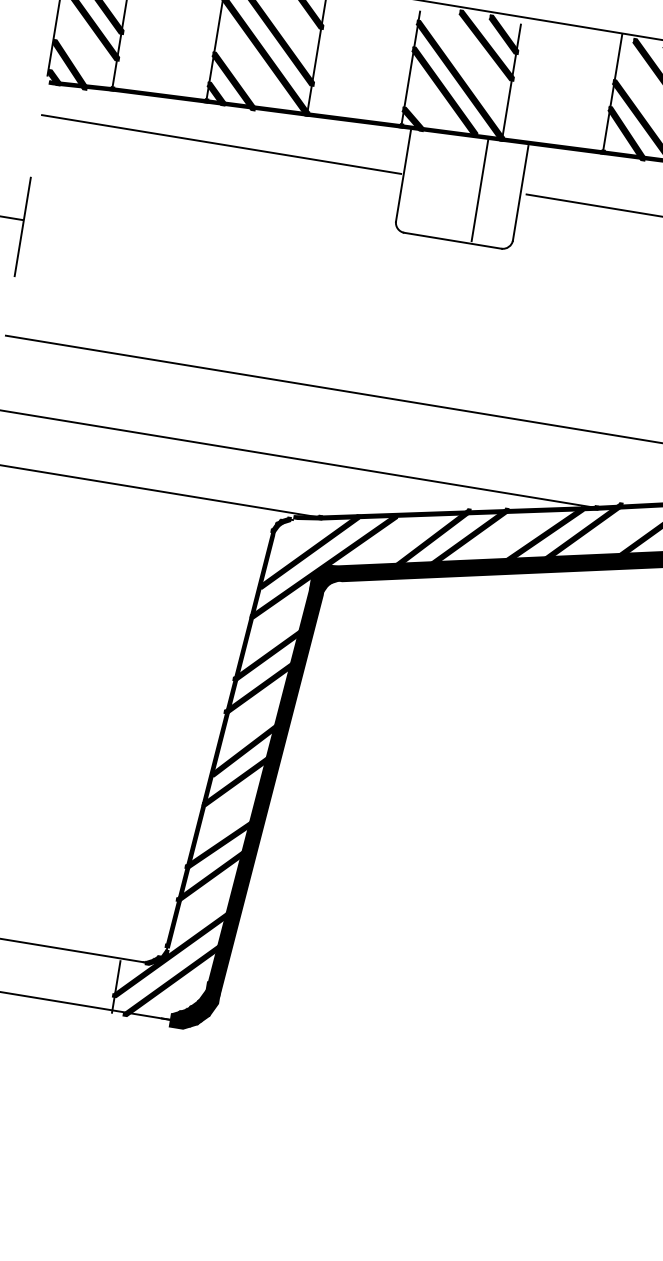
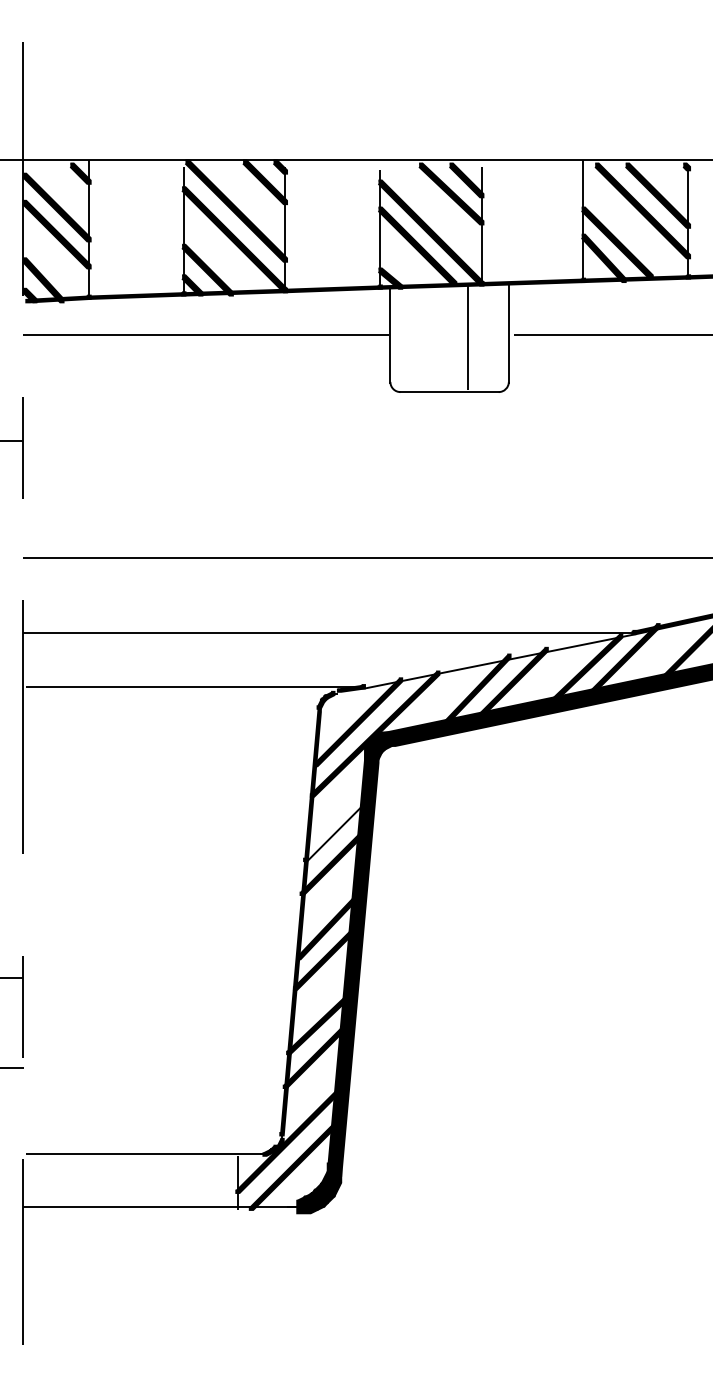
fill: (457, 512) -> (498, 659), removed
fill: (271, 652) -> (337, 827), removed

